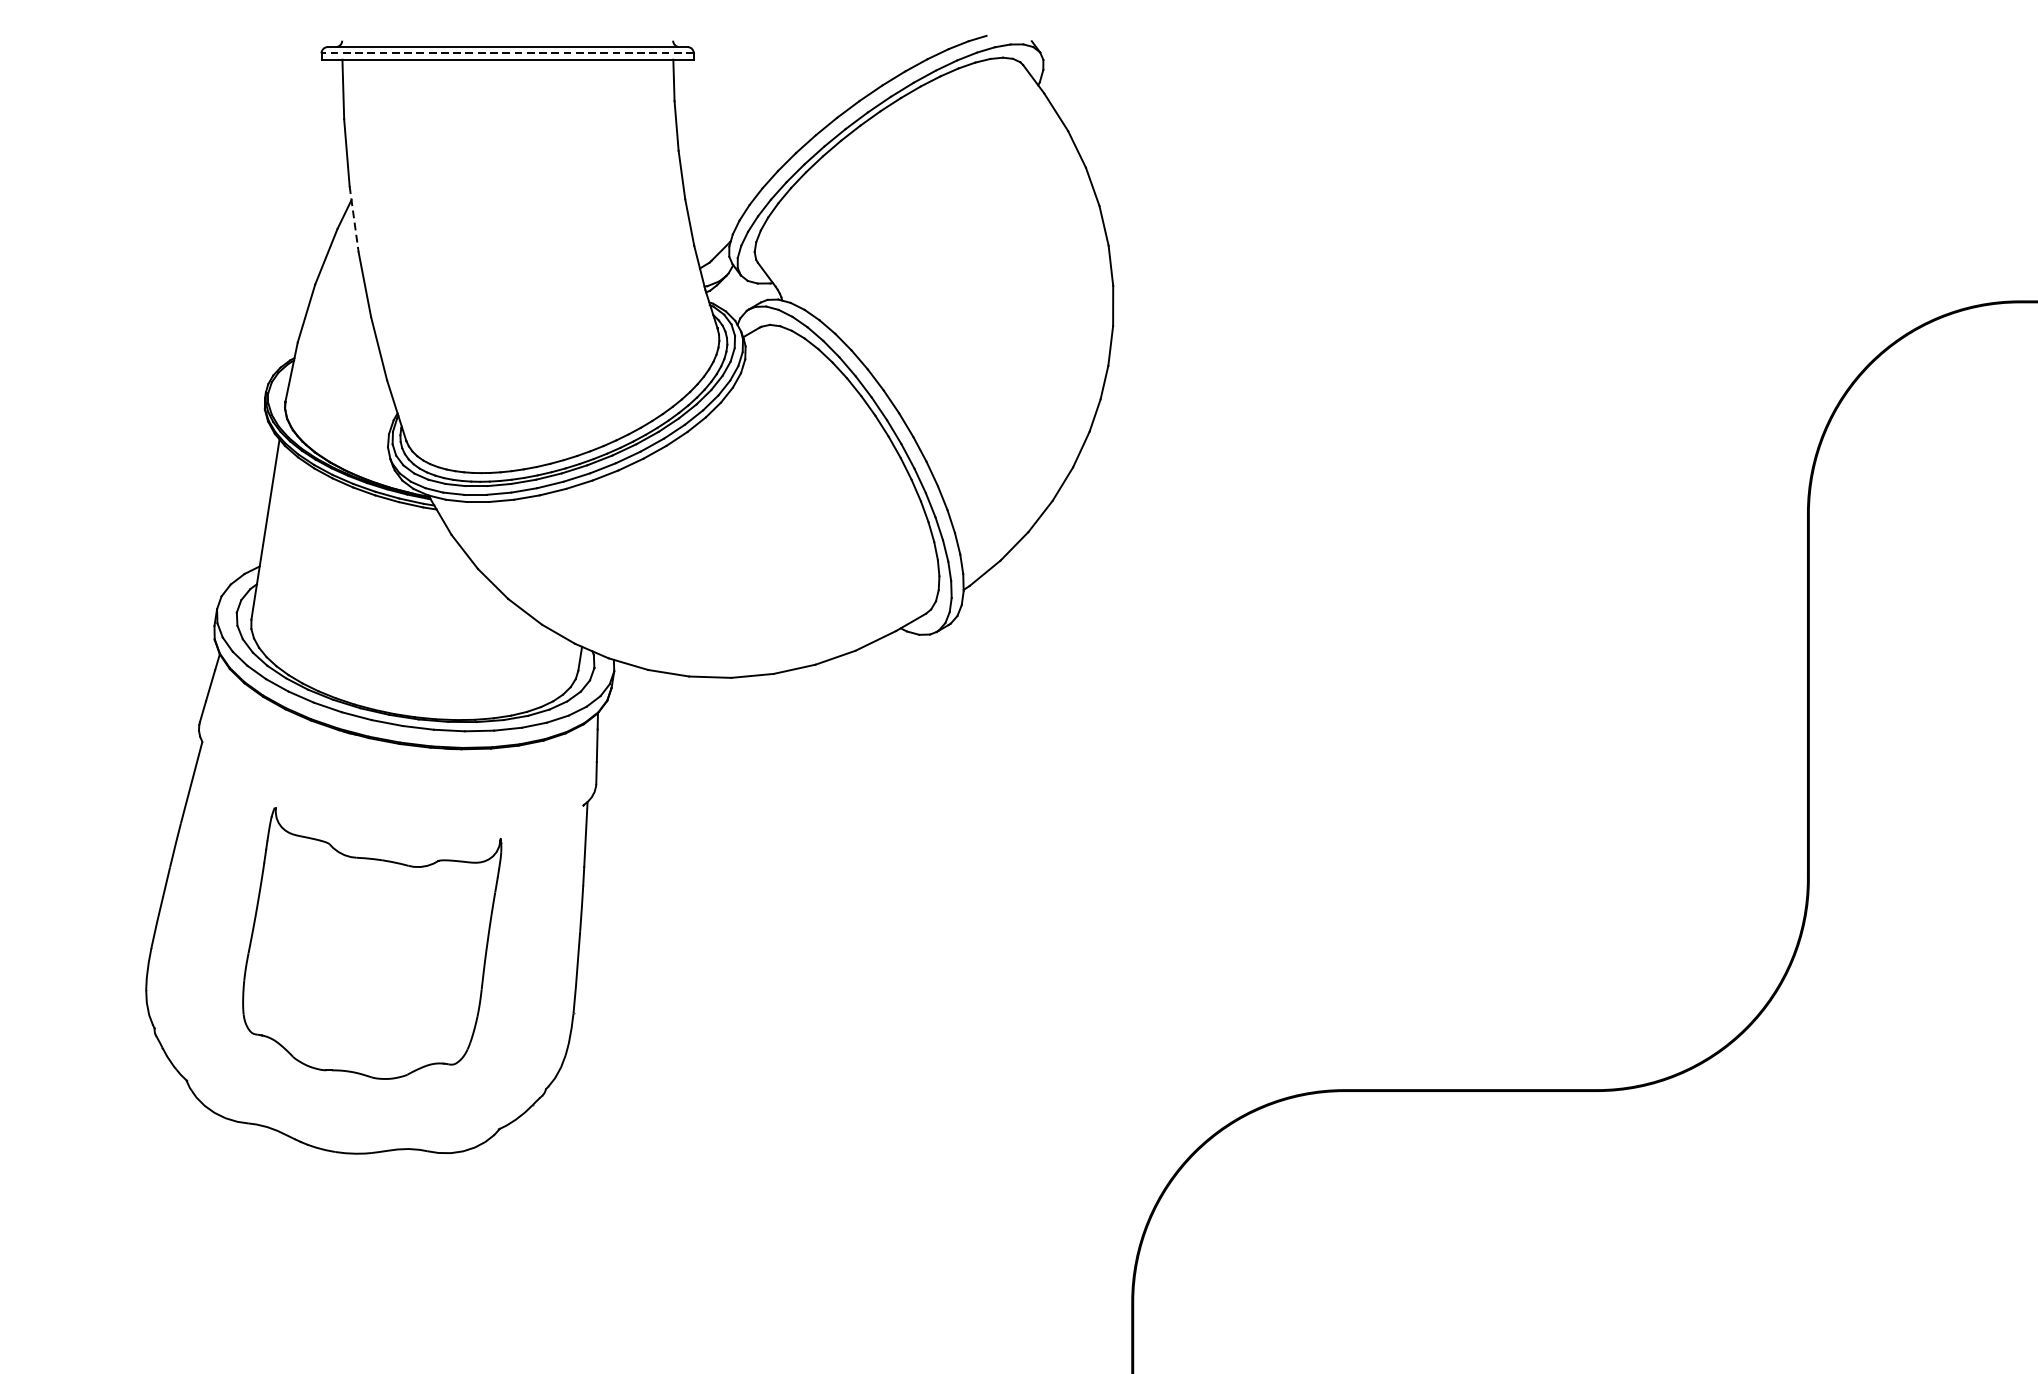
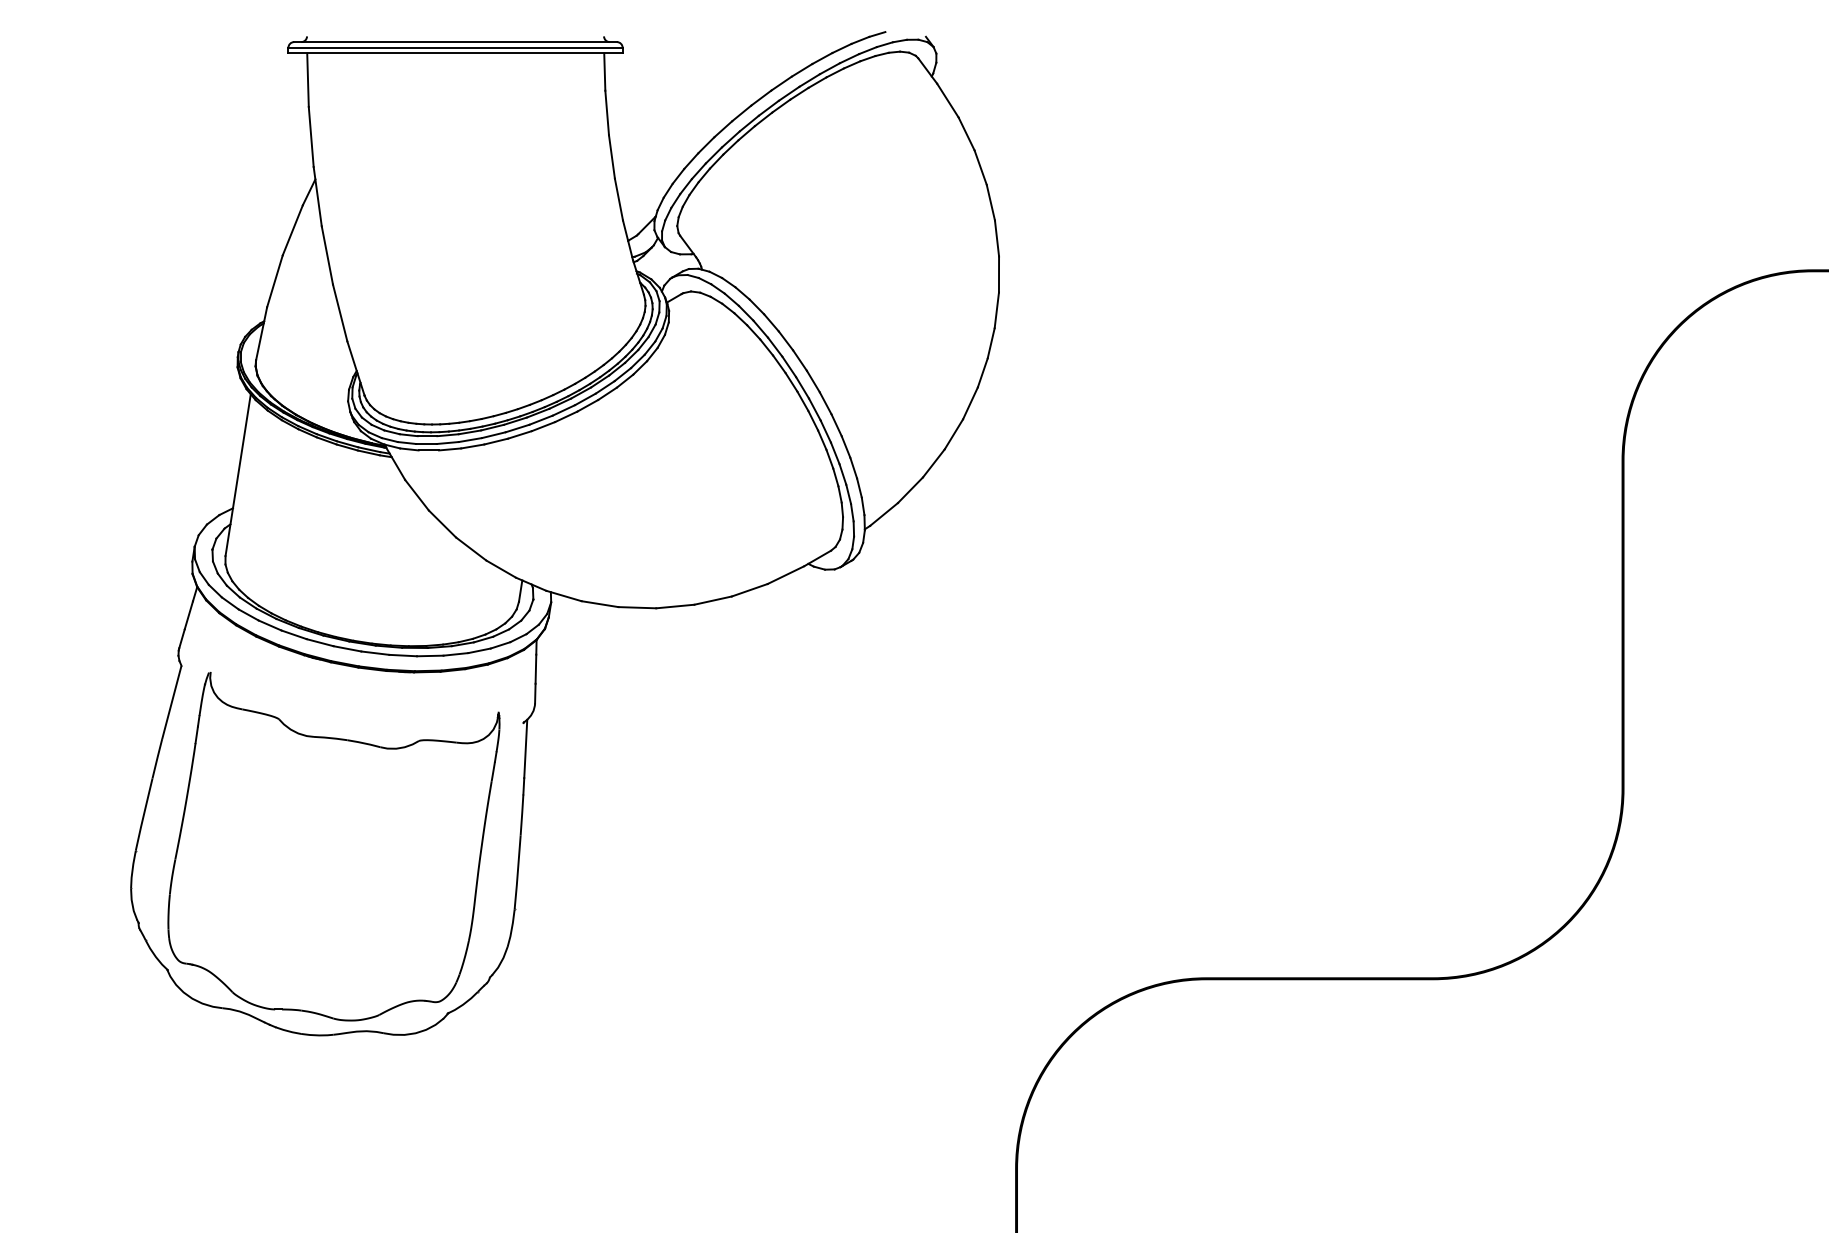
line: (507, 53) -> (455, 47), dashed -> solid
line: (353, 219) -> (317, 196), dashed -> solid
part: (371, 943) -> (333, 846), size x1.43

